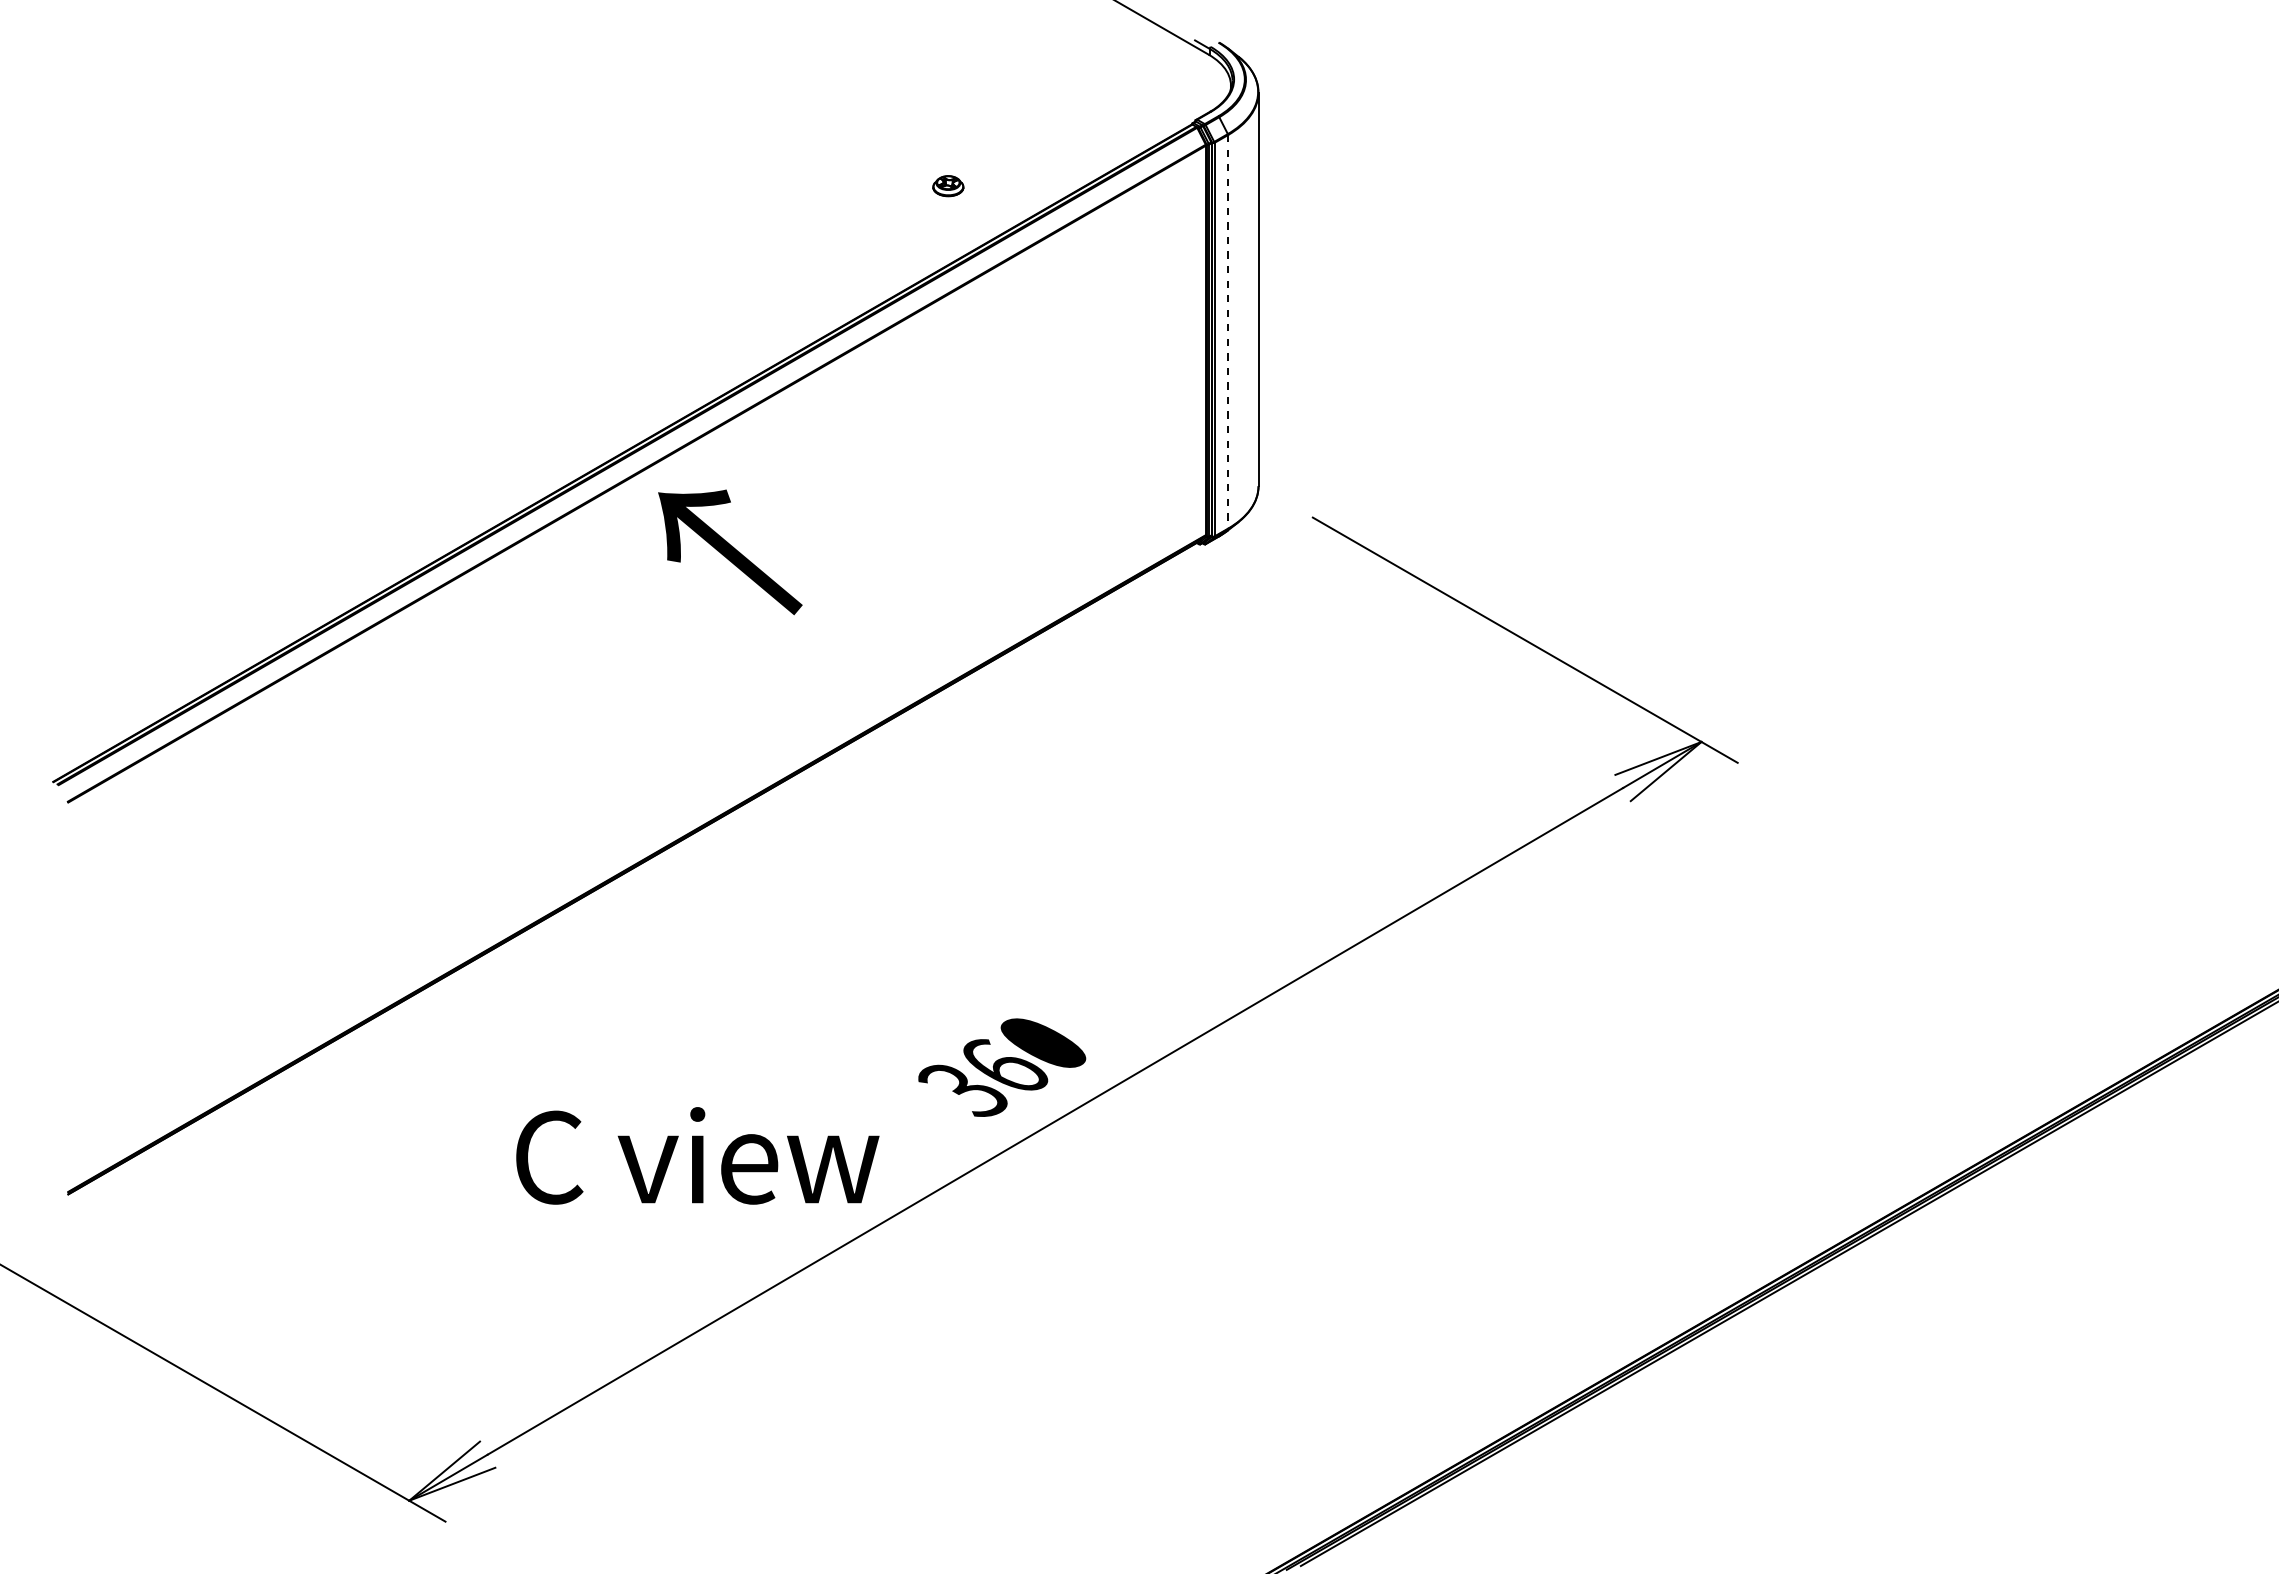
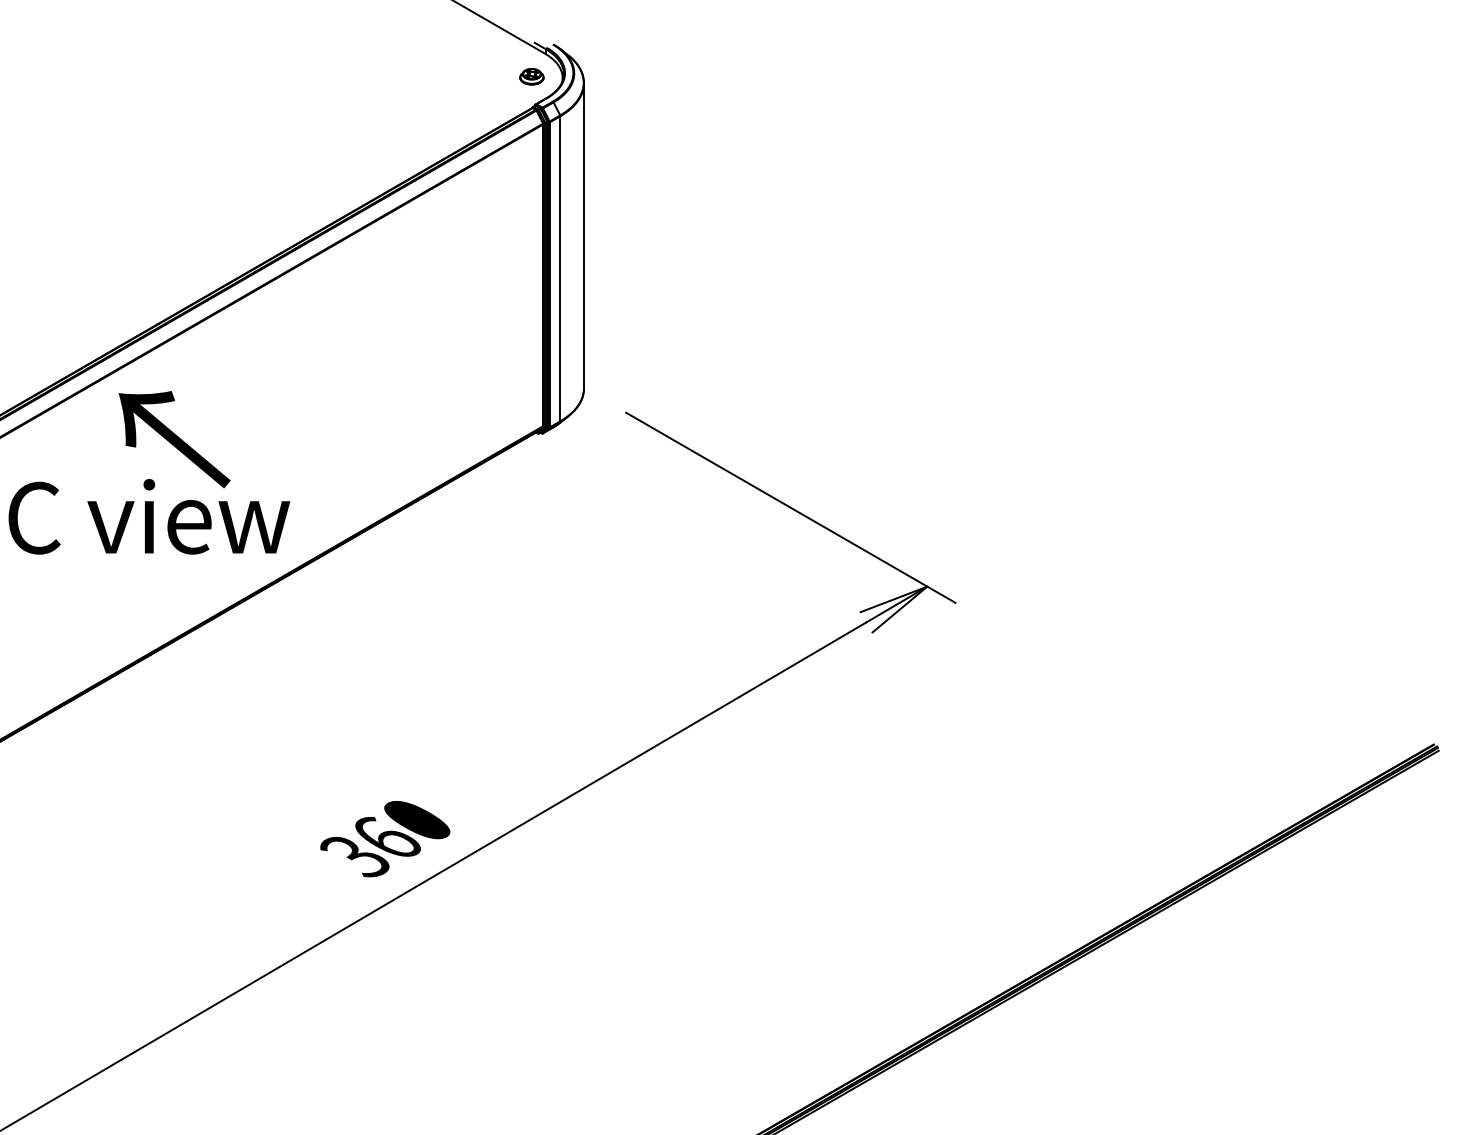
part: (948, 186) -> (532, 77), moved
line: (1228, 331) -> (560, 268), dashed -> solid
text: (697, 1155) -> (149, 516), moved

